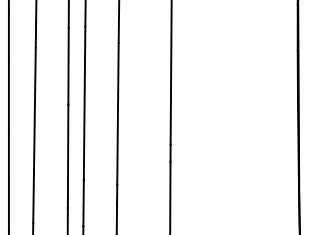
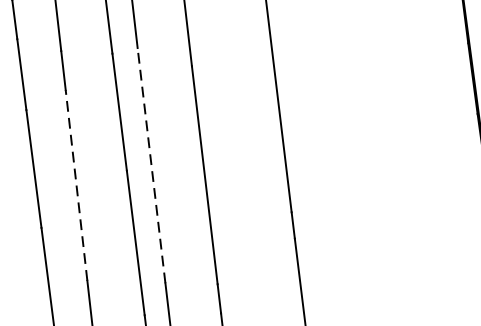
line: (84, 103) -> (151, 166), solid -> dashed
line: (34, 109) -> (75, 185), solid -> dashed

